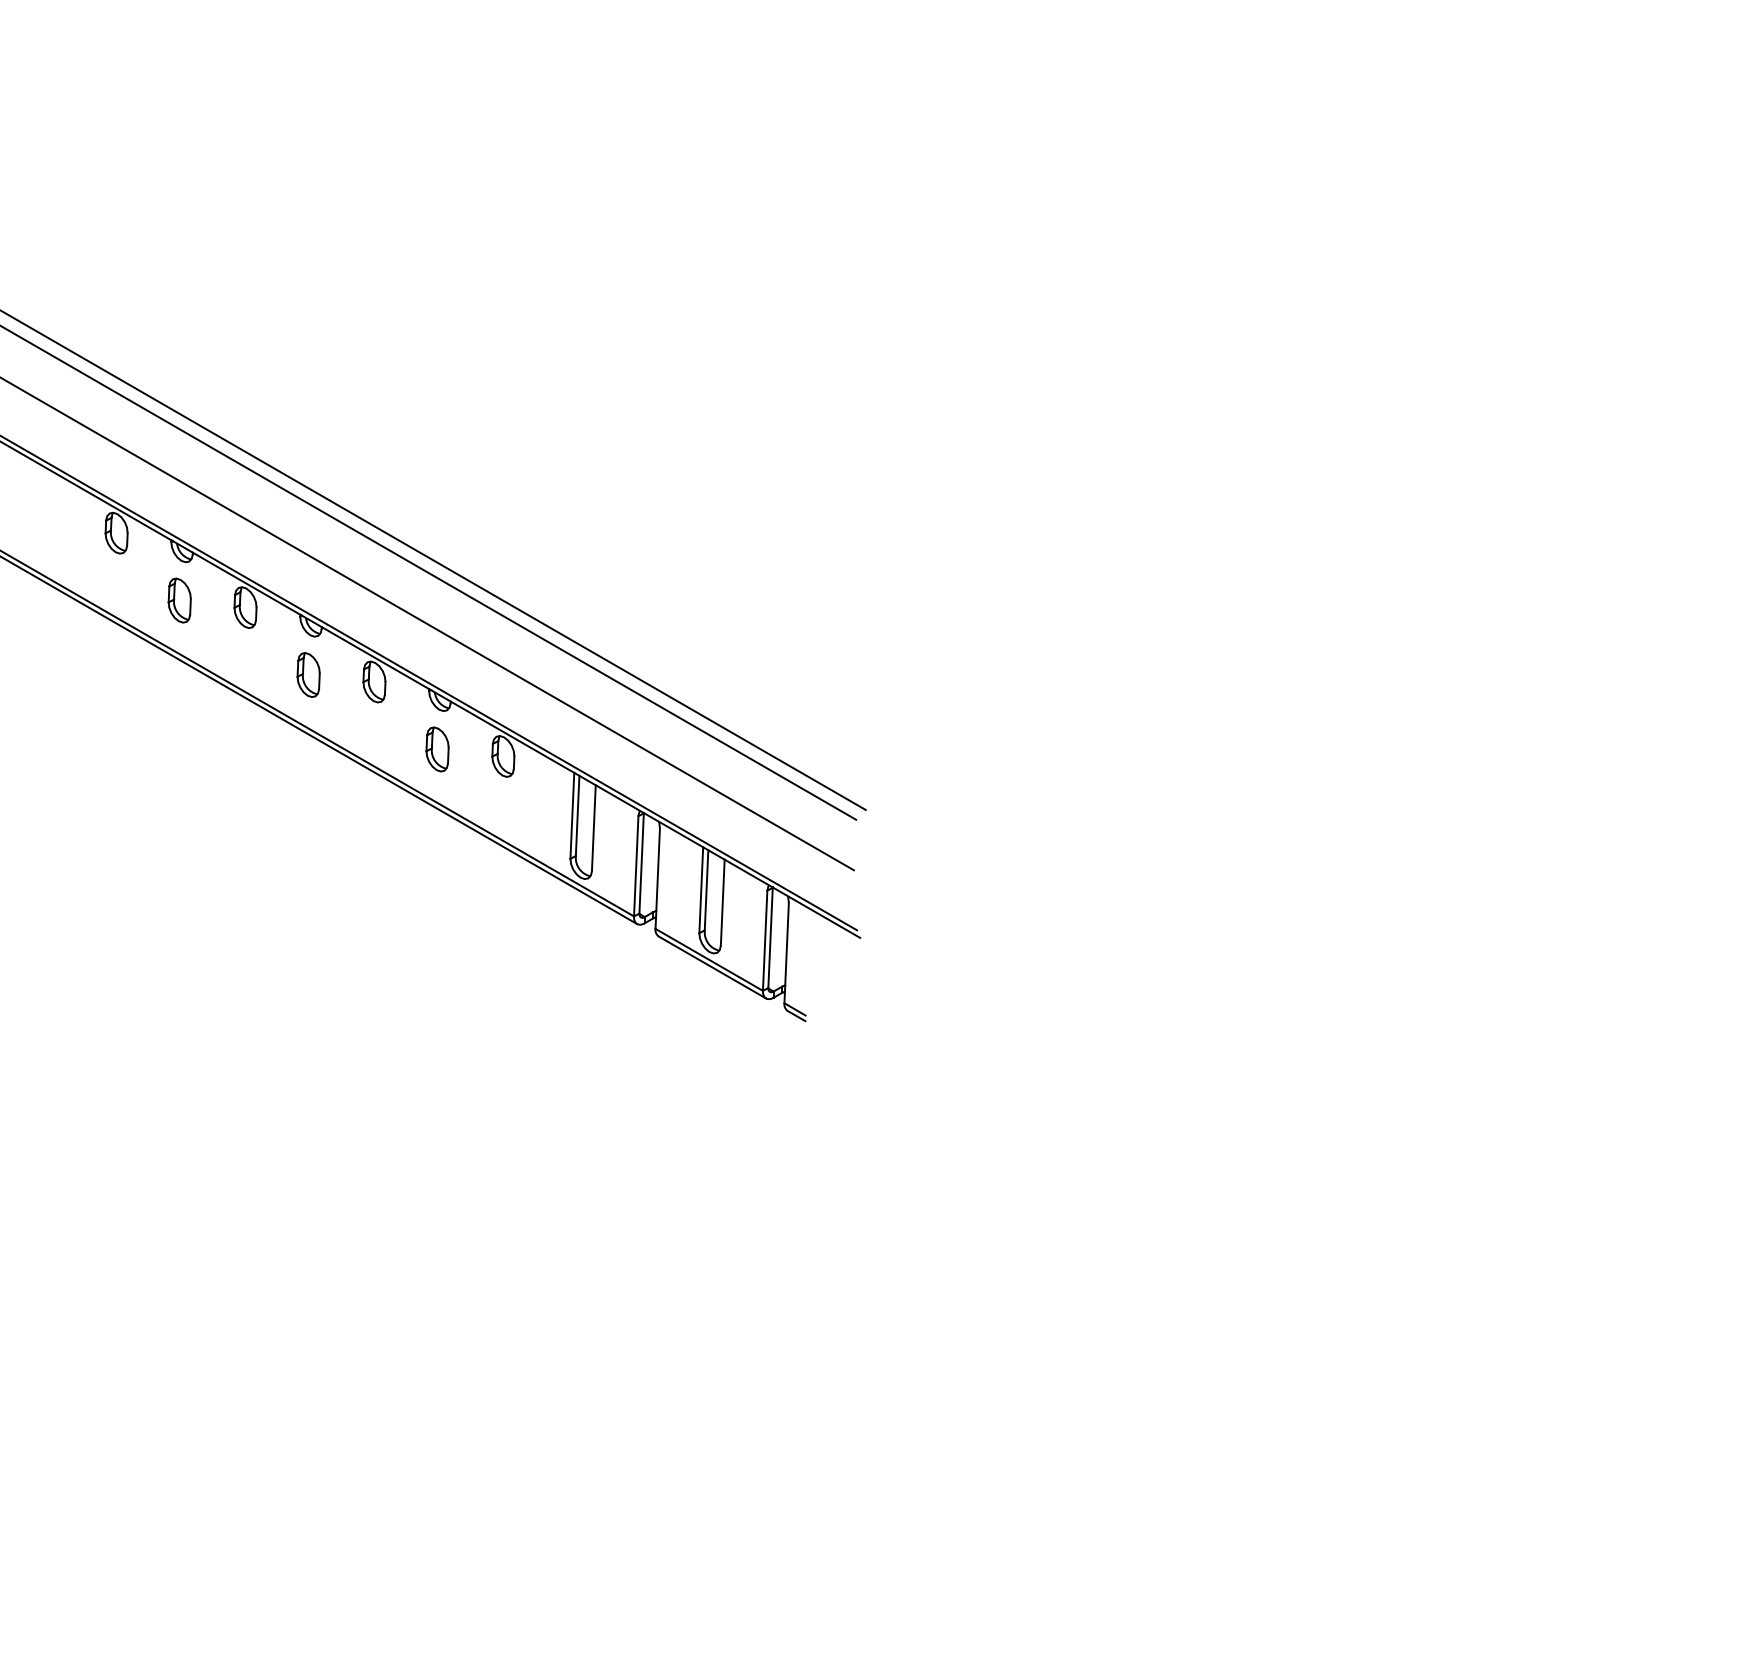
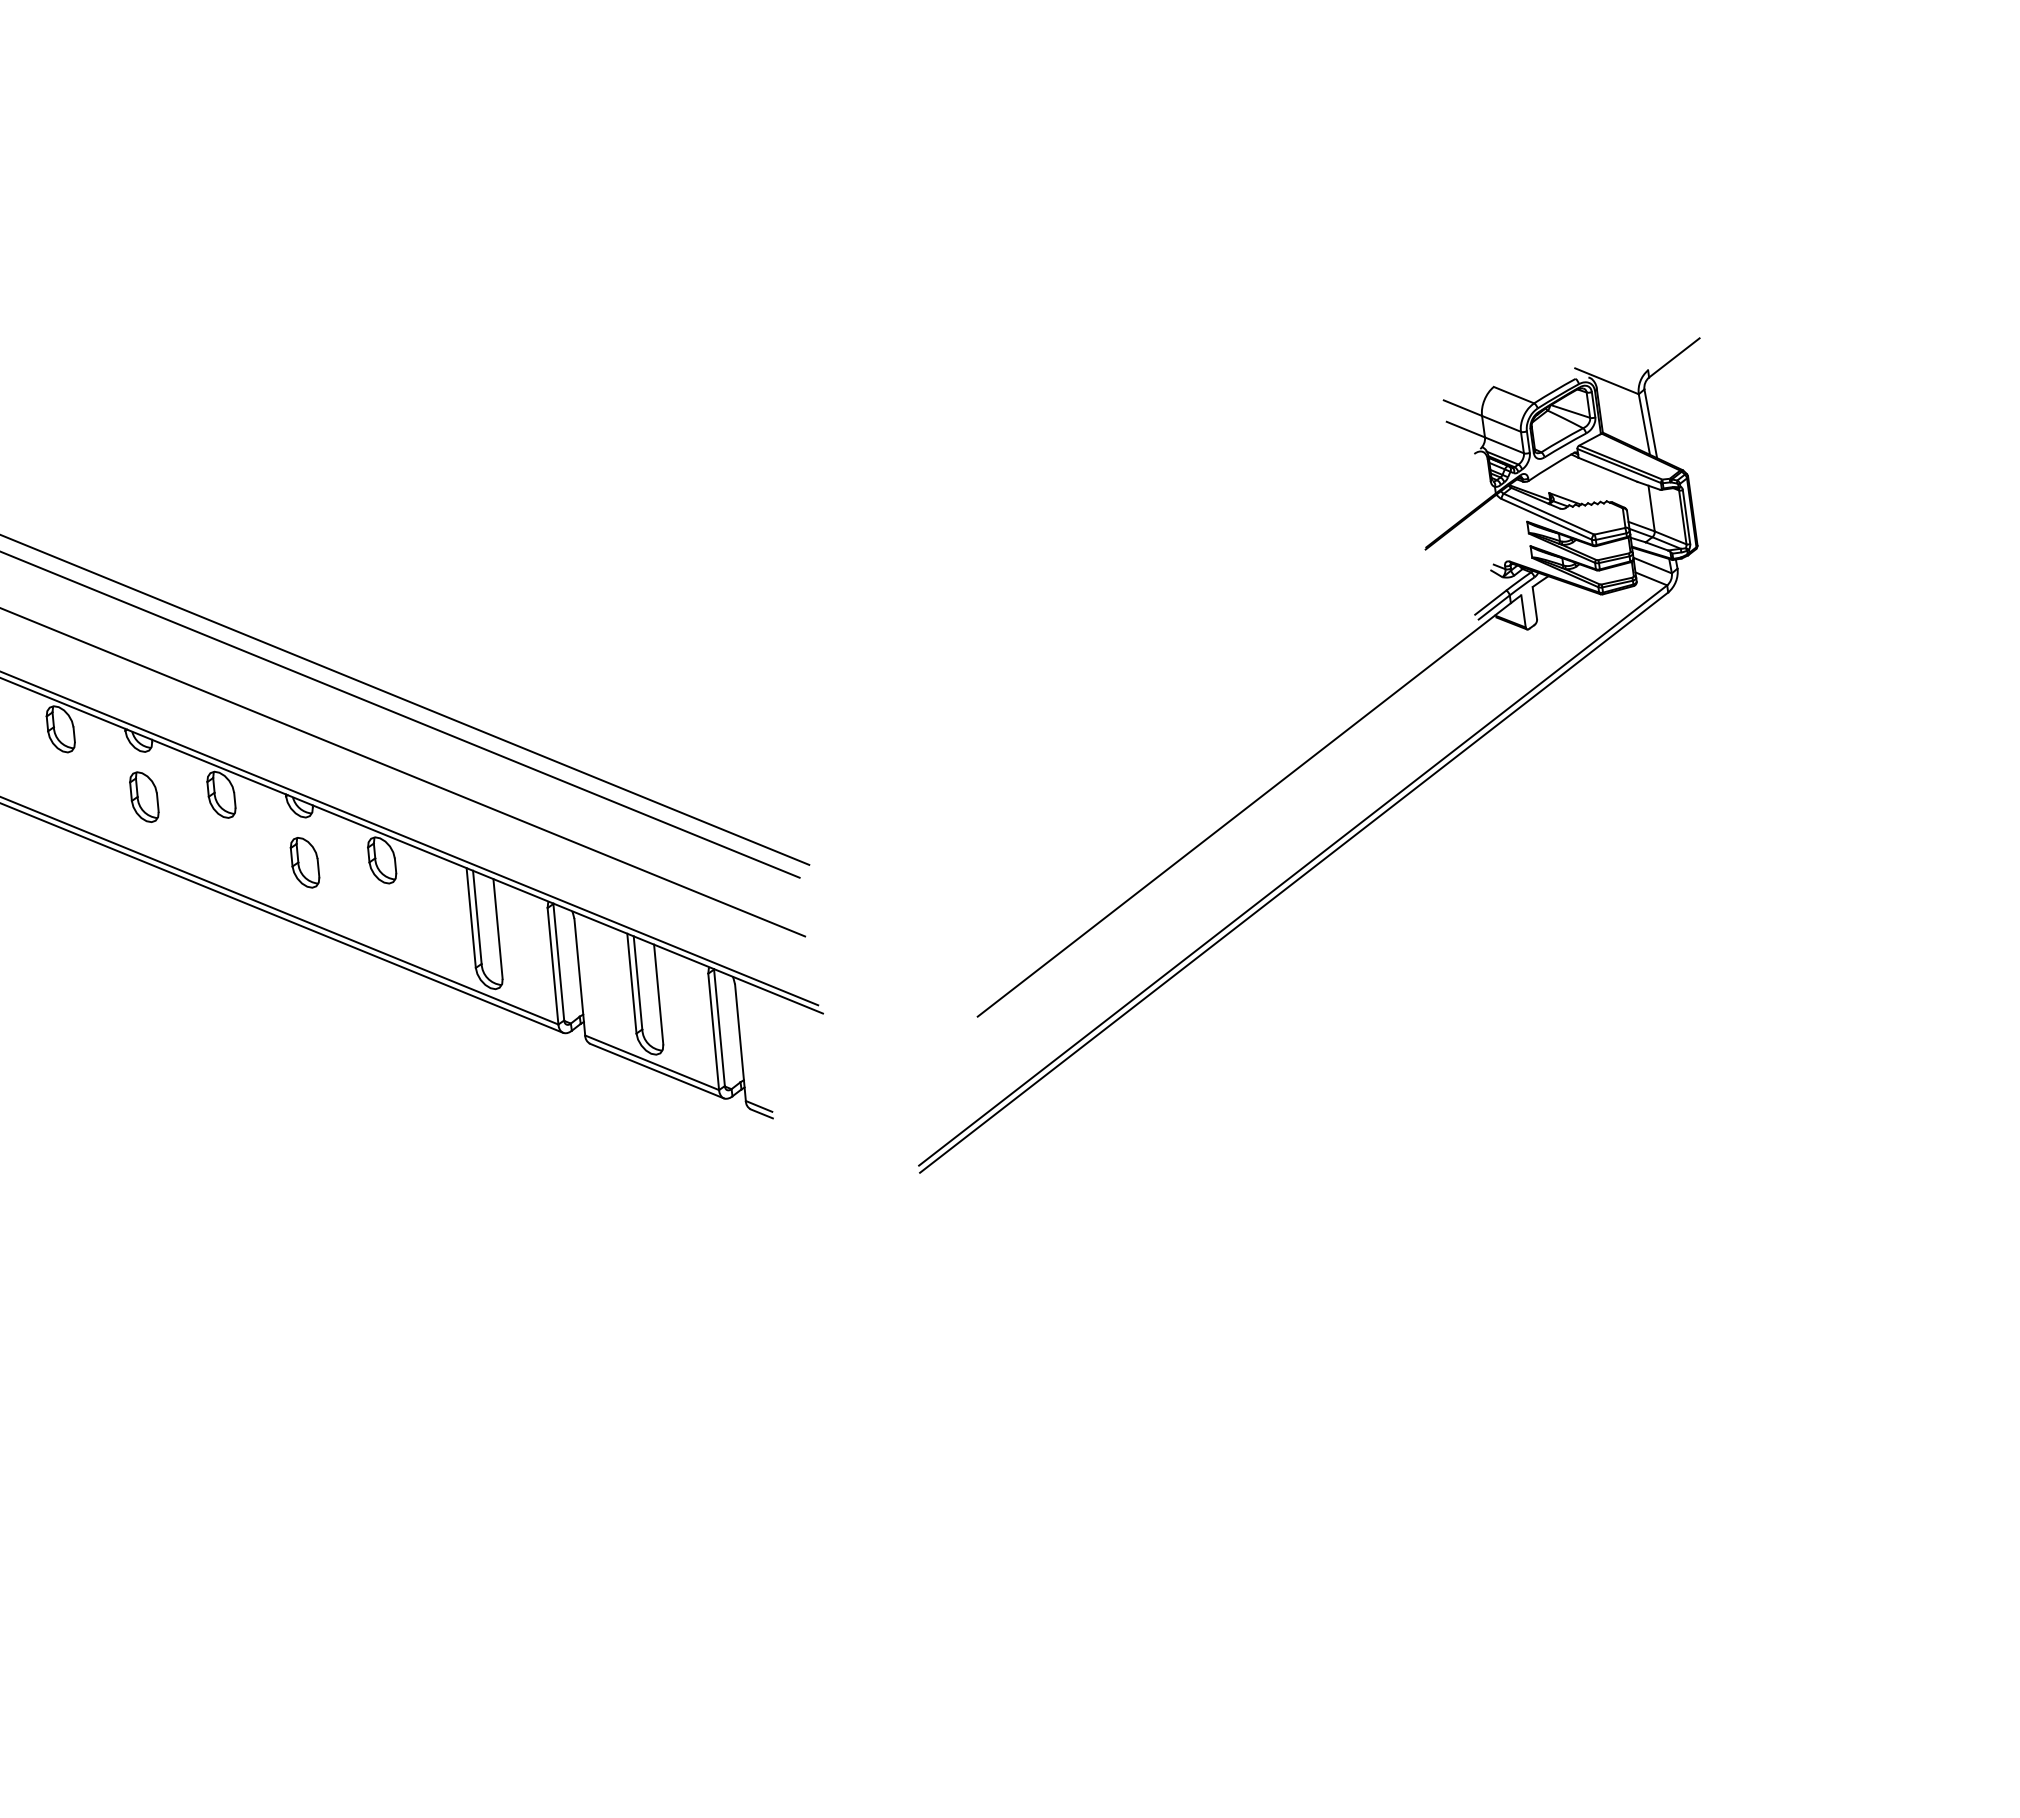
part: (1303, 775) -> (1309, 755), added

